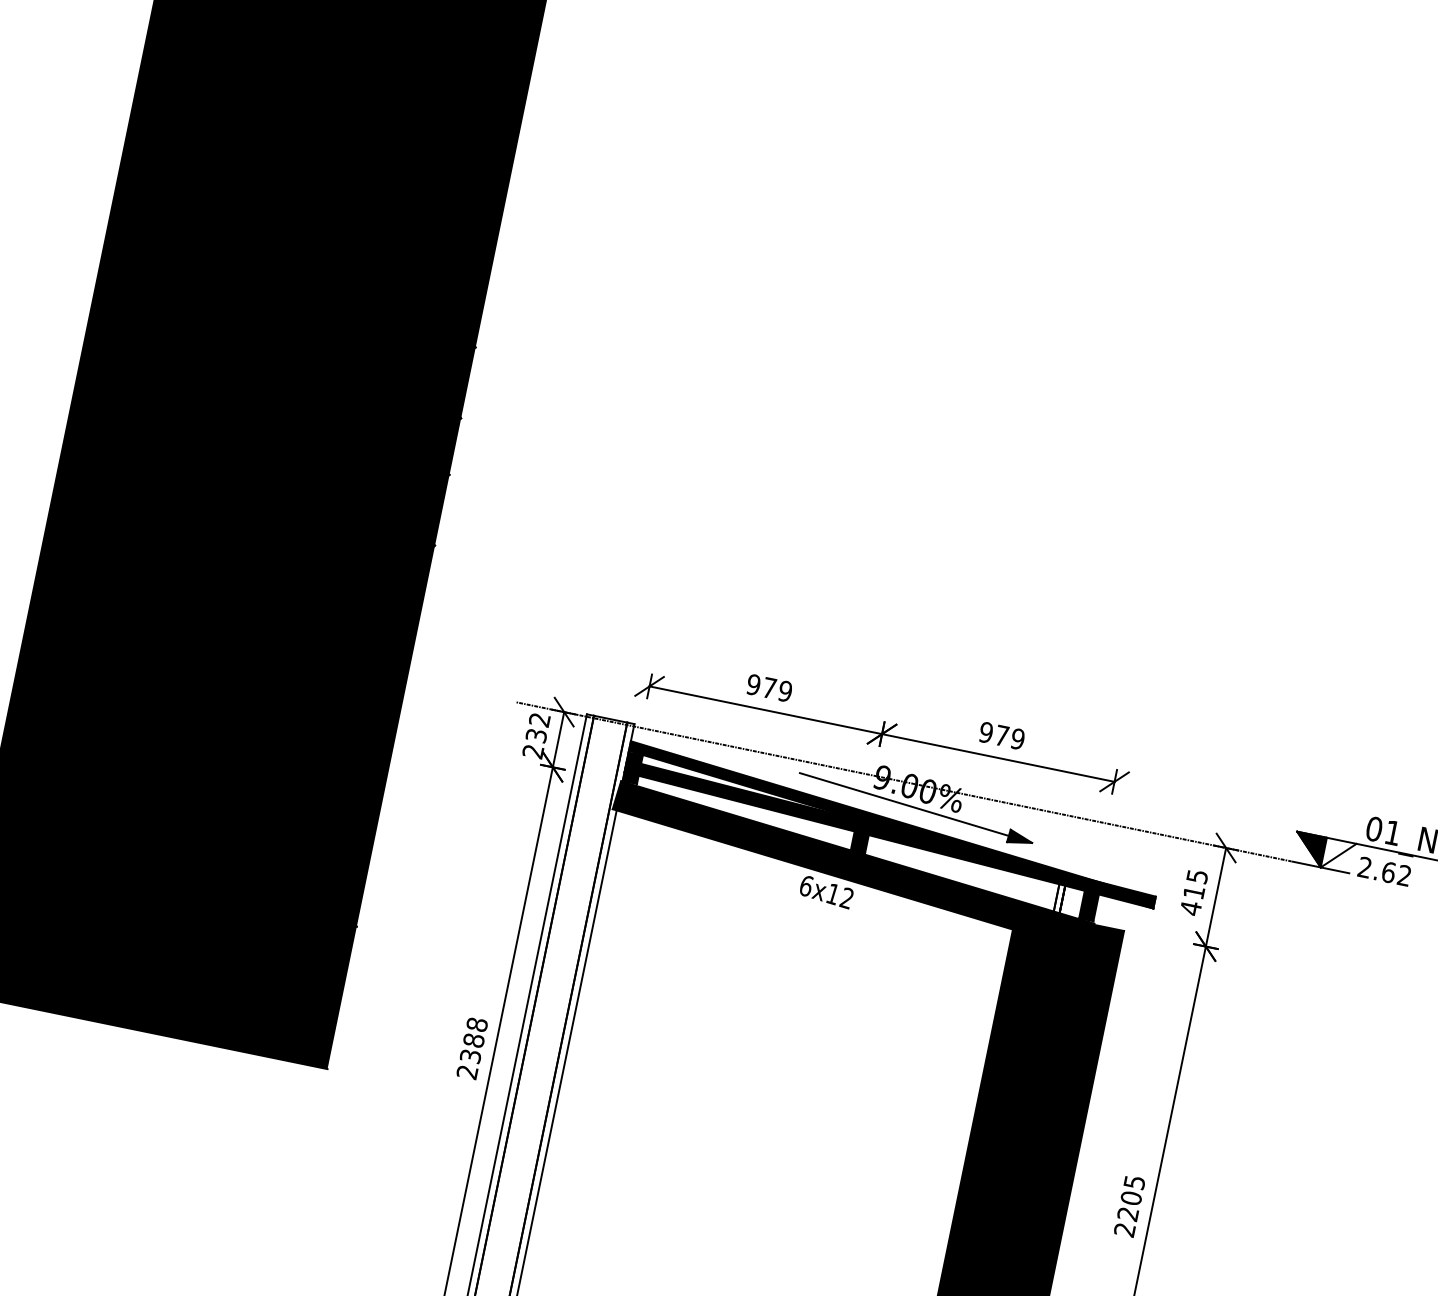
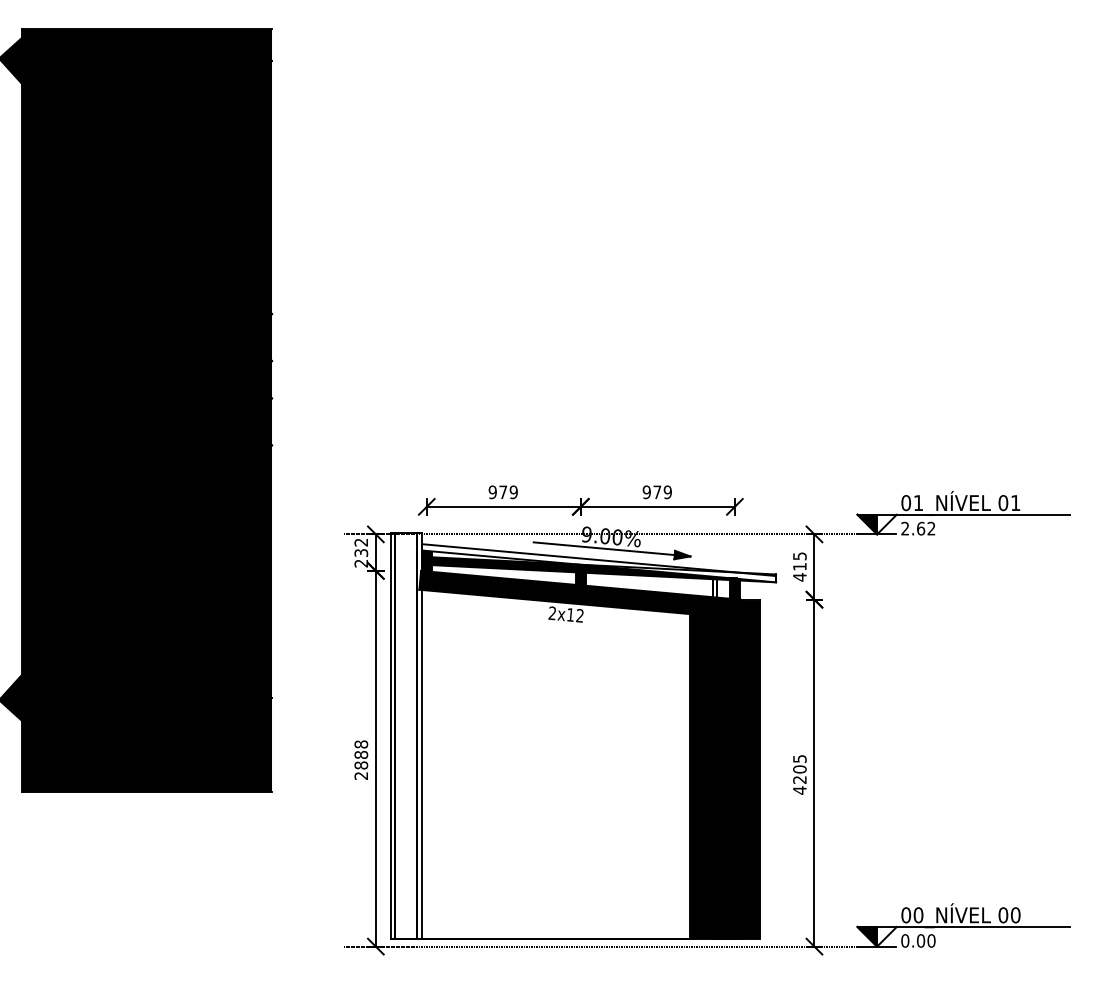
fill: (892, 825) -> (599, 563), removed
text: (806, 886) -> (552, 613), 6x12 -> 2x12
text: (470, 1056) -> (361, 765), 2388 -> 2888
text: (1124, 1229) -> (799, 790), 2205 -> 4205

